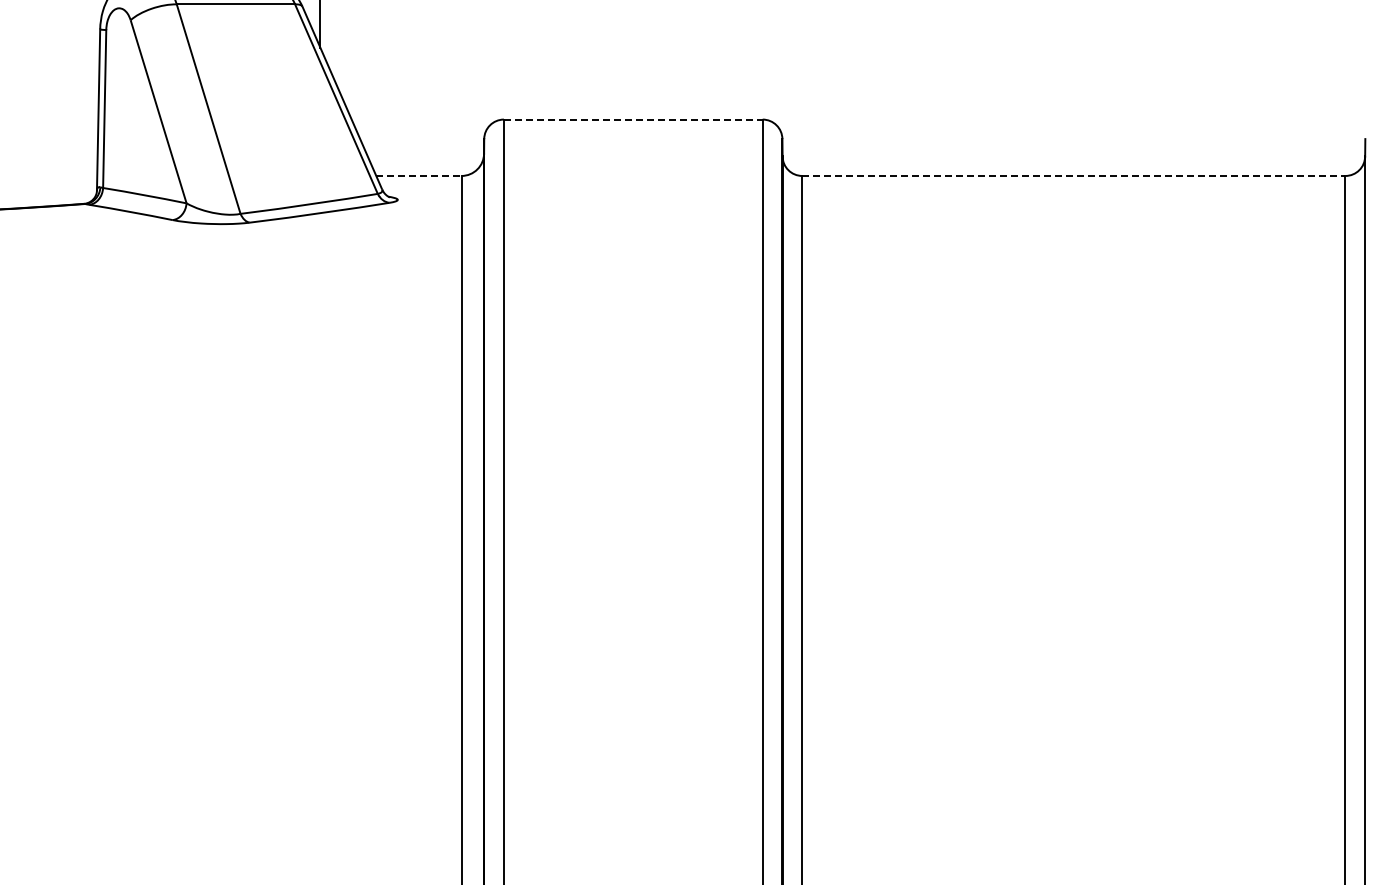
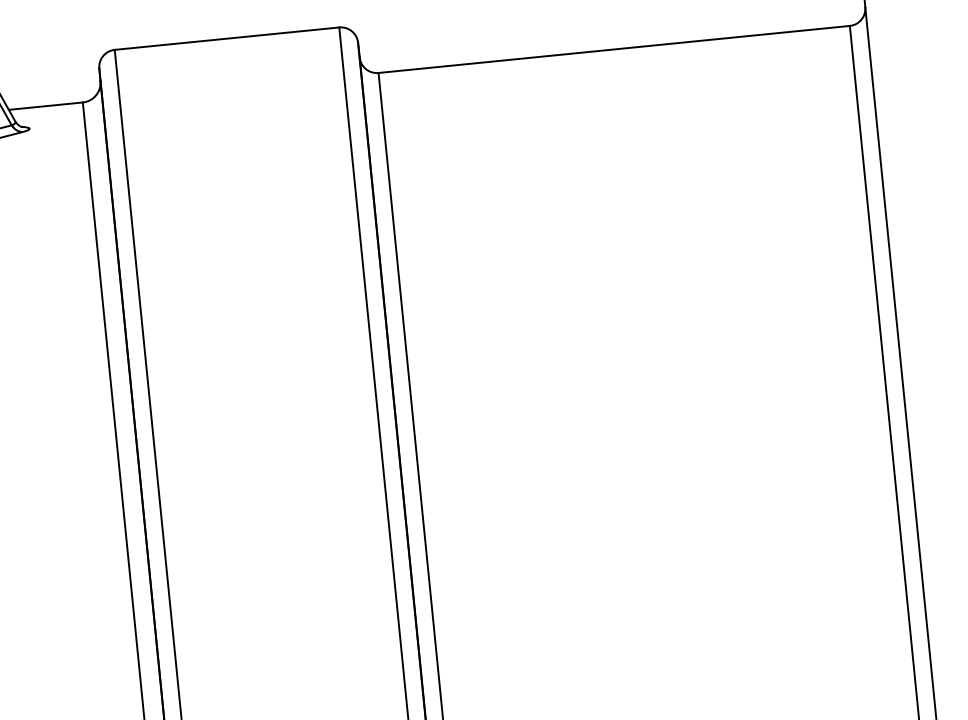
line: (633, 119) -> (227, 38), dashed -> solid
line: (418, 175) -> (45, 105), dashed -> solid
line: (1073, 175) -> (613, 49), dashed -> solid

